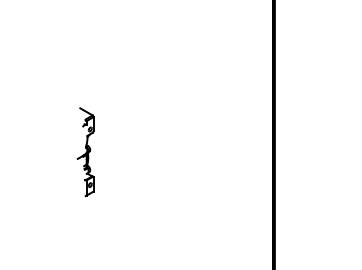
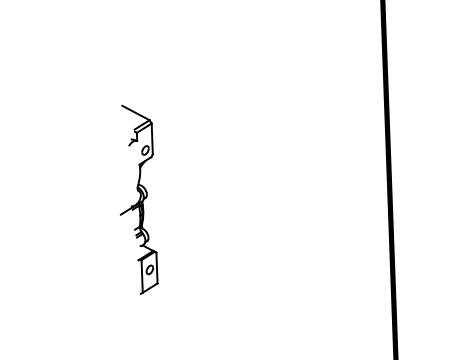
part: (85, 152) -> (136, 200), size x1.6

